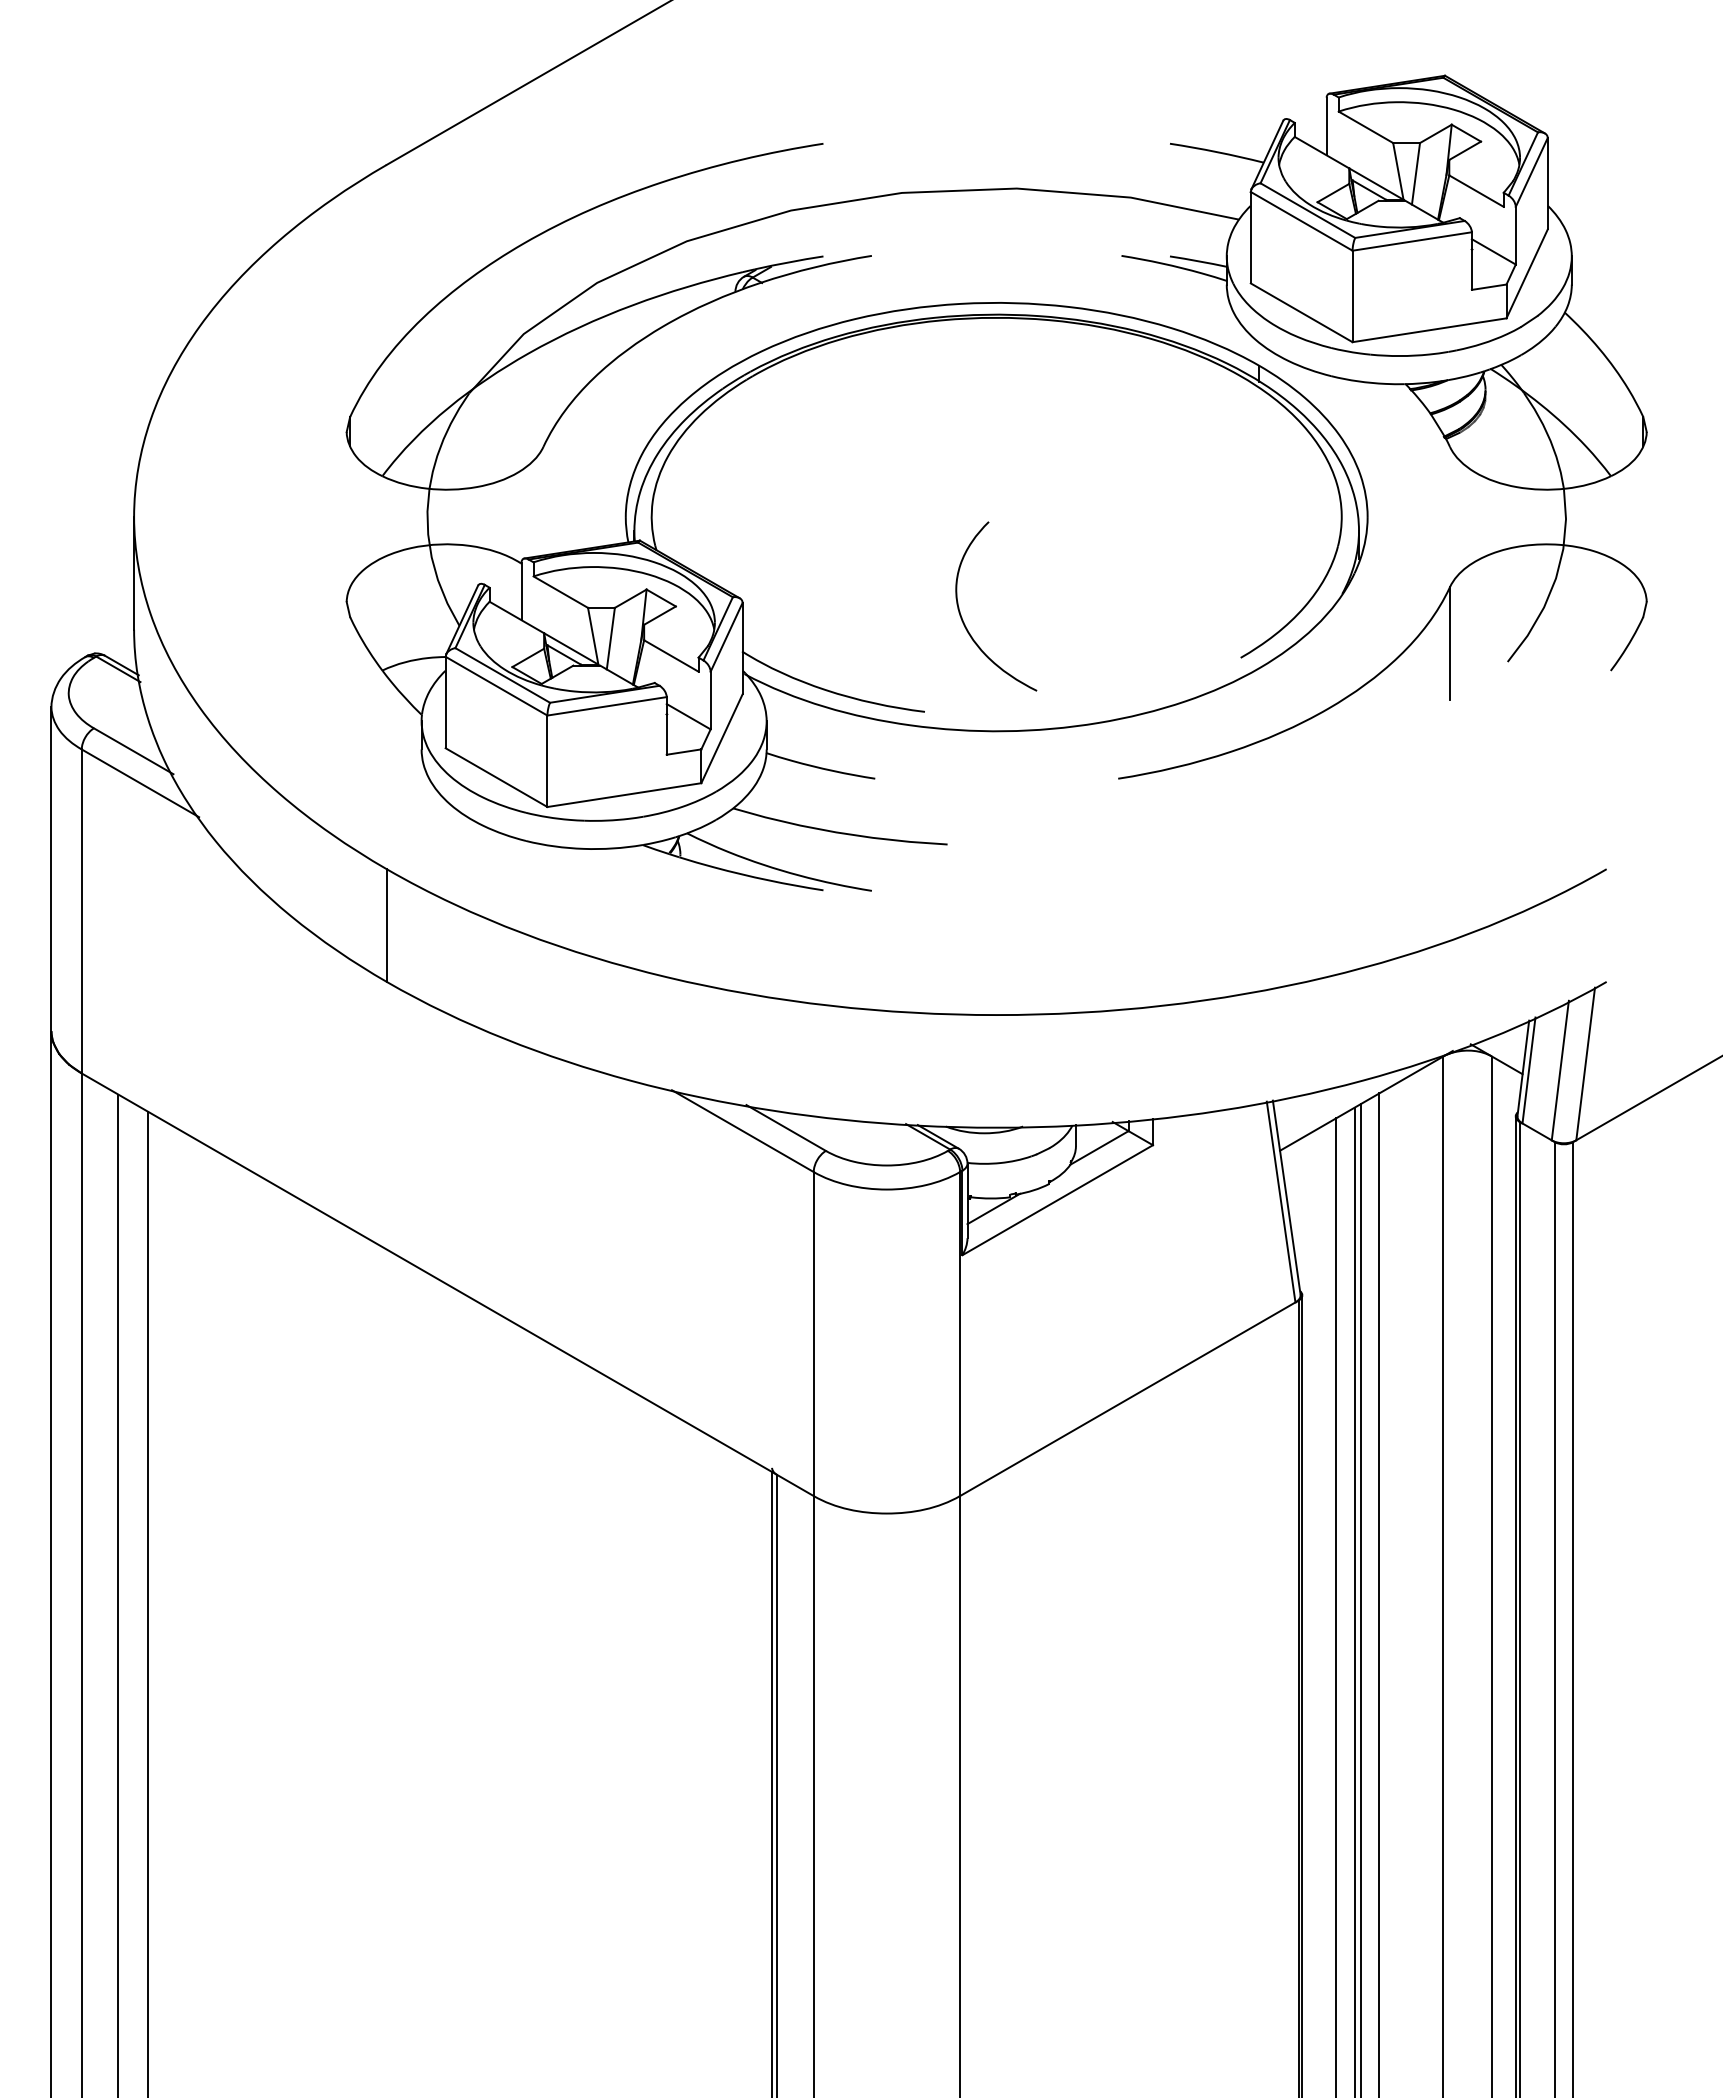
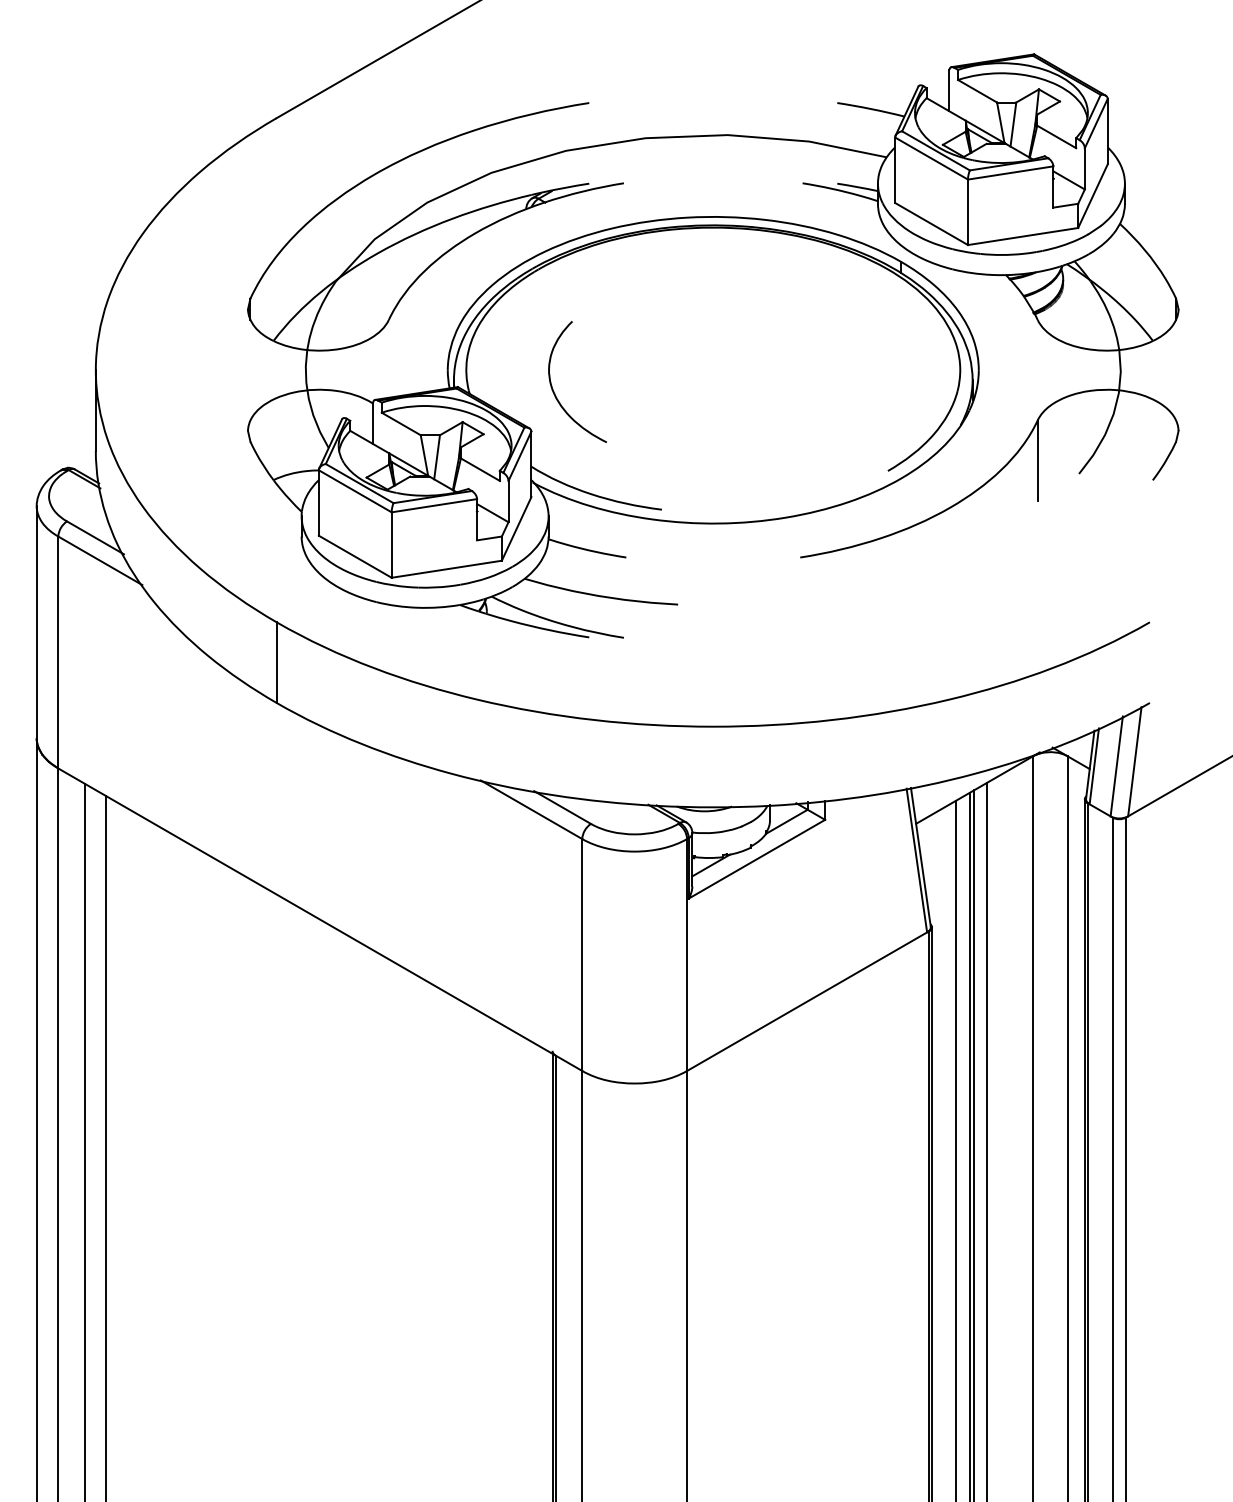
curve: (962, 617) -> (553, 389), moved

